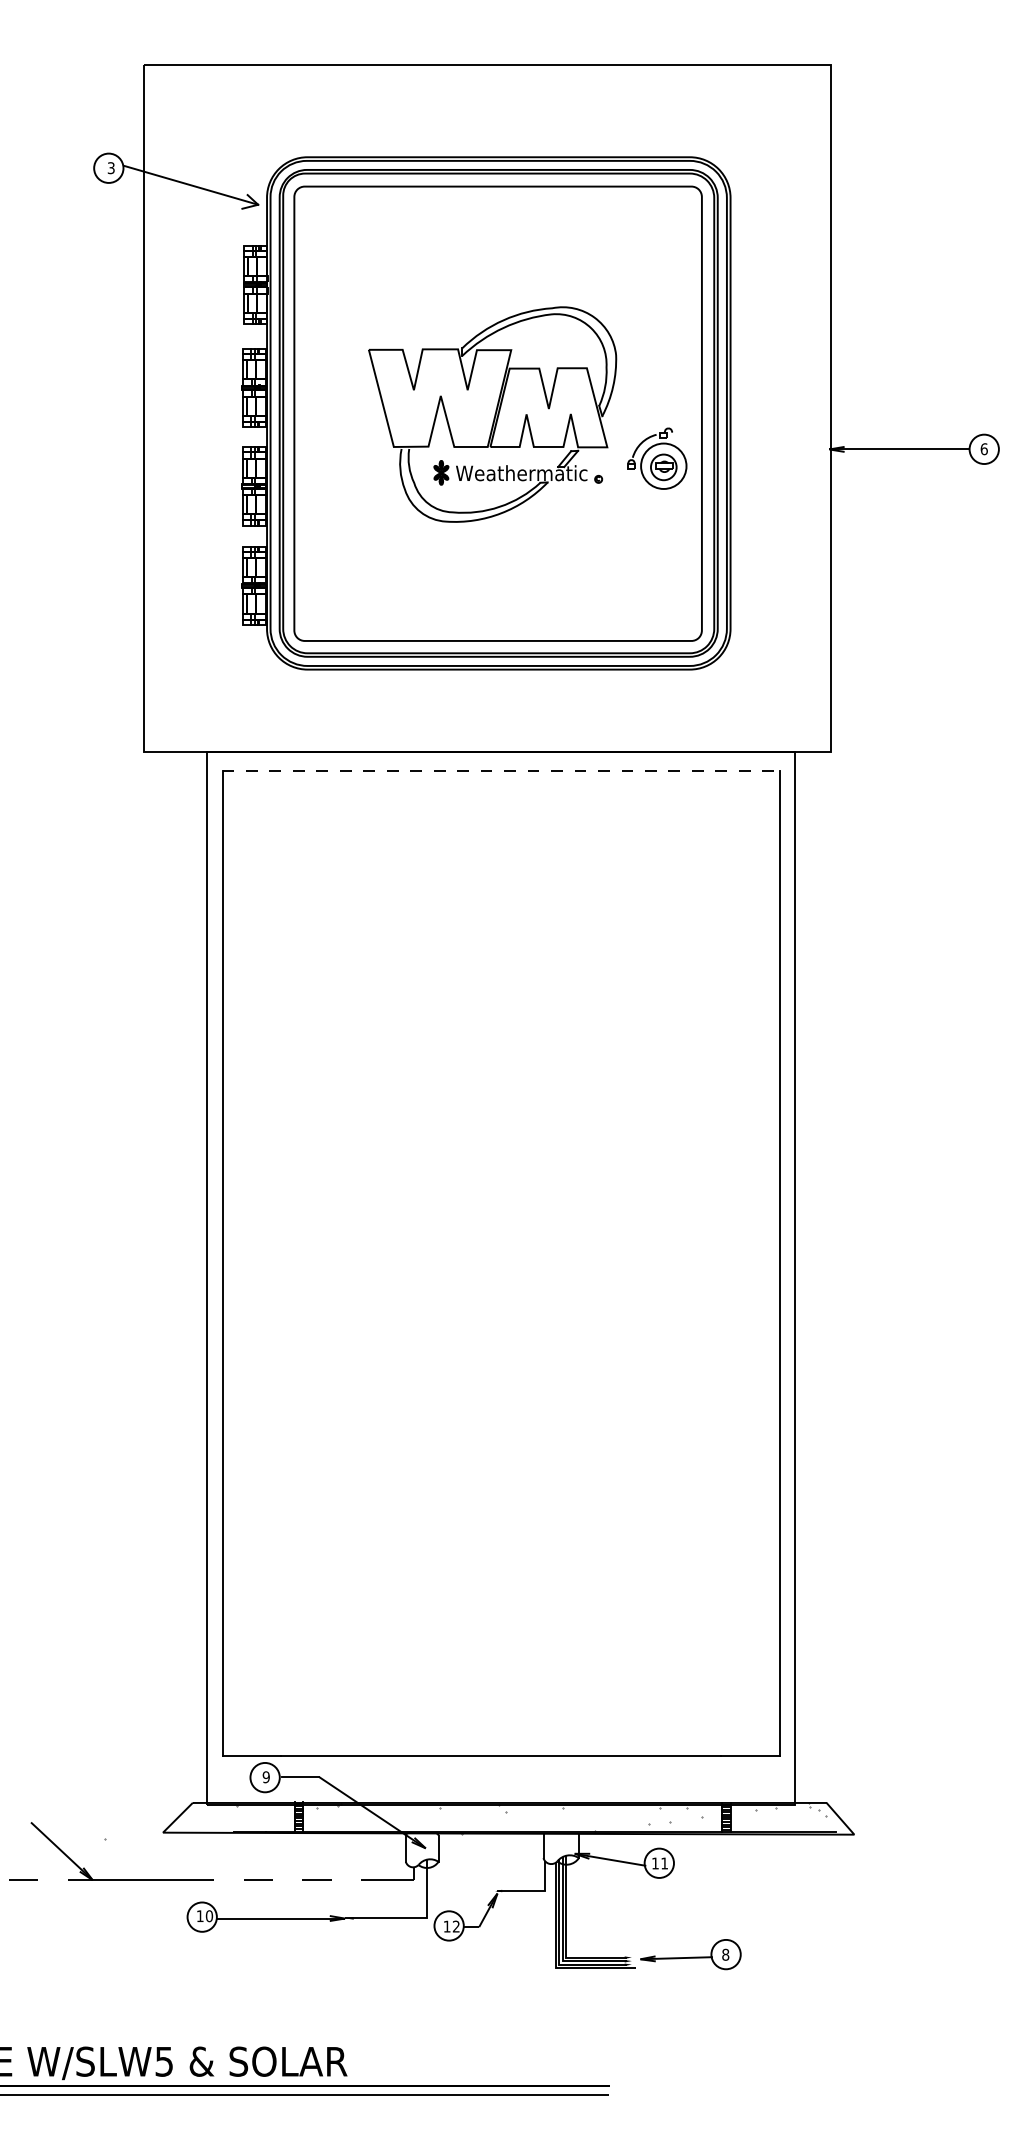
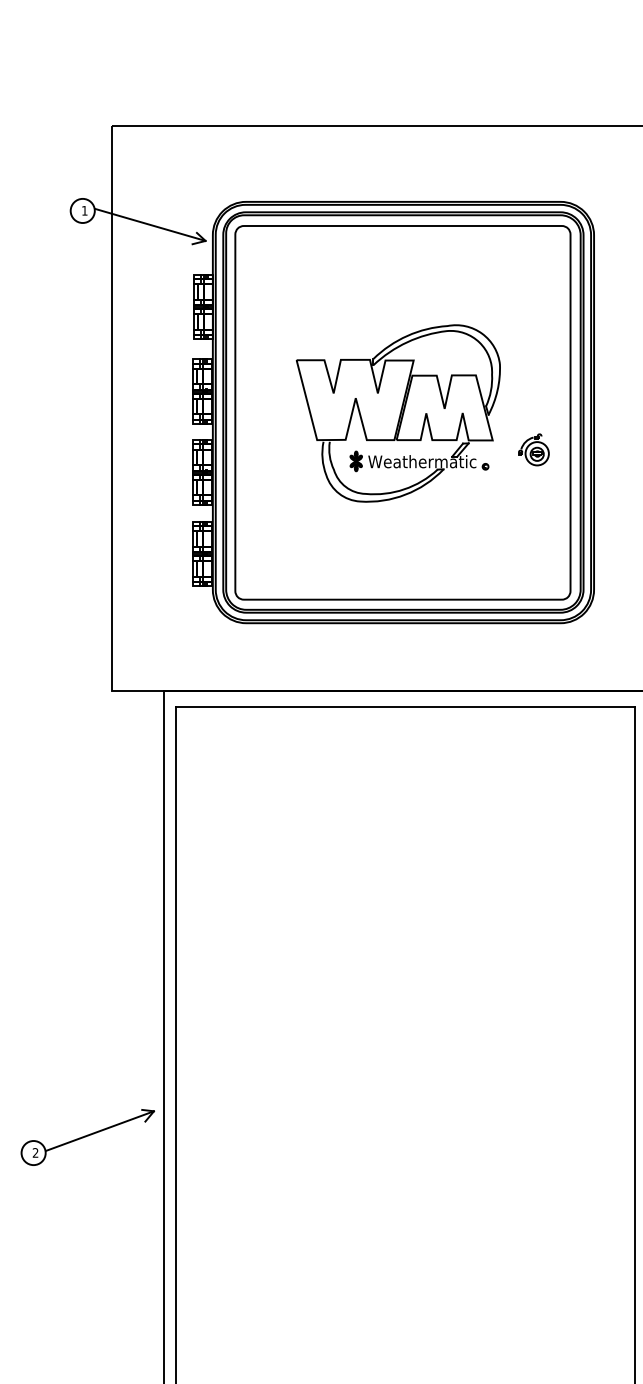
text: (110, 168) -> (84, 211), 3 -> 1
part: (657, 458) -> (533, 449), size x0.62
line: (501, 771) -> (405, 707), dashed -> solid
part: (114, 1294) -> (87, 1137), added

